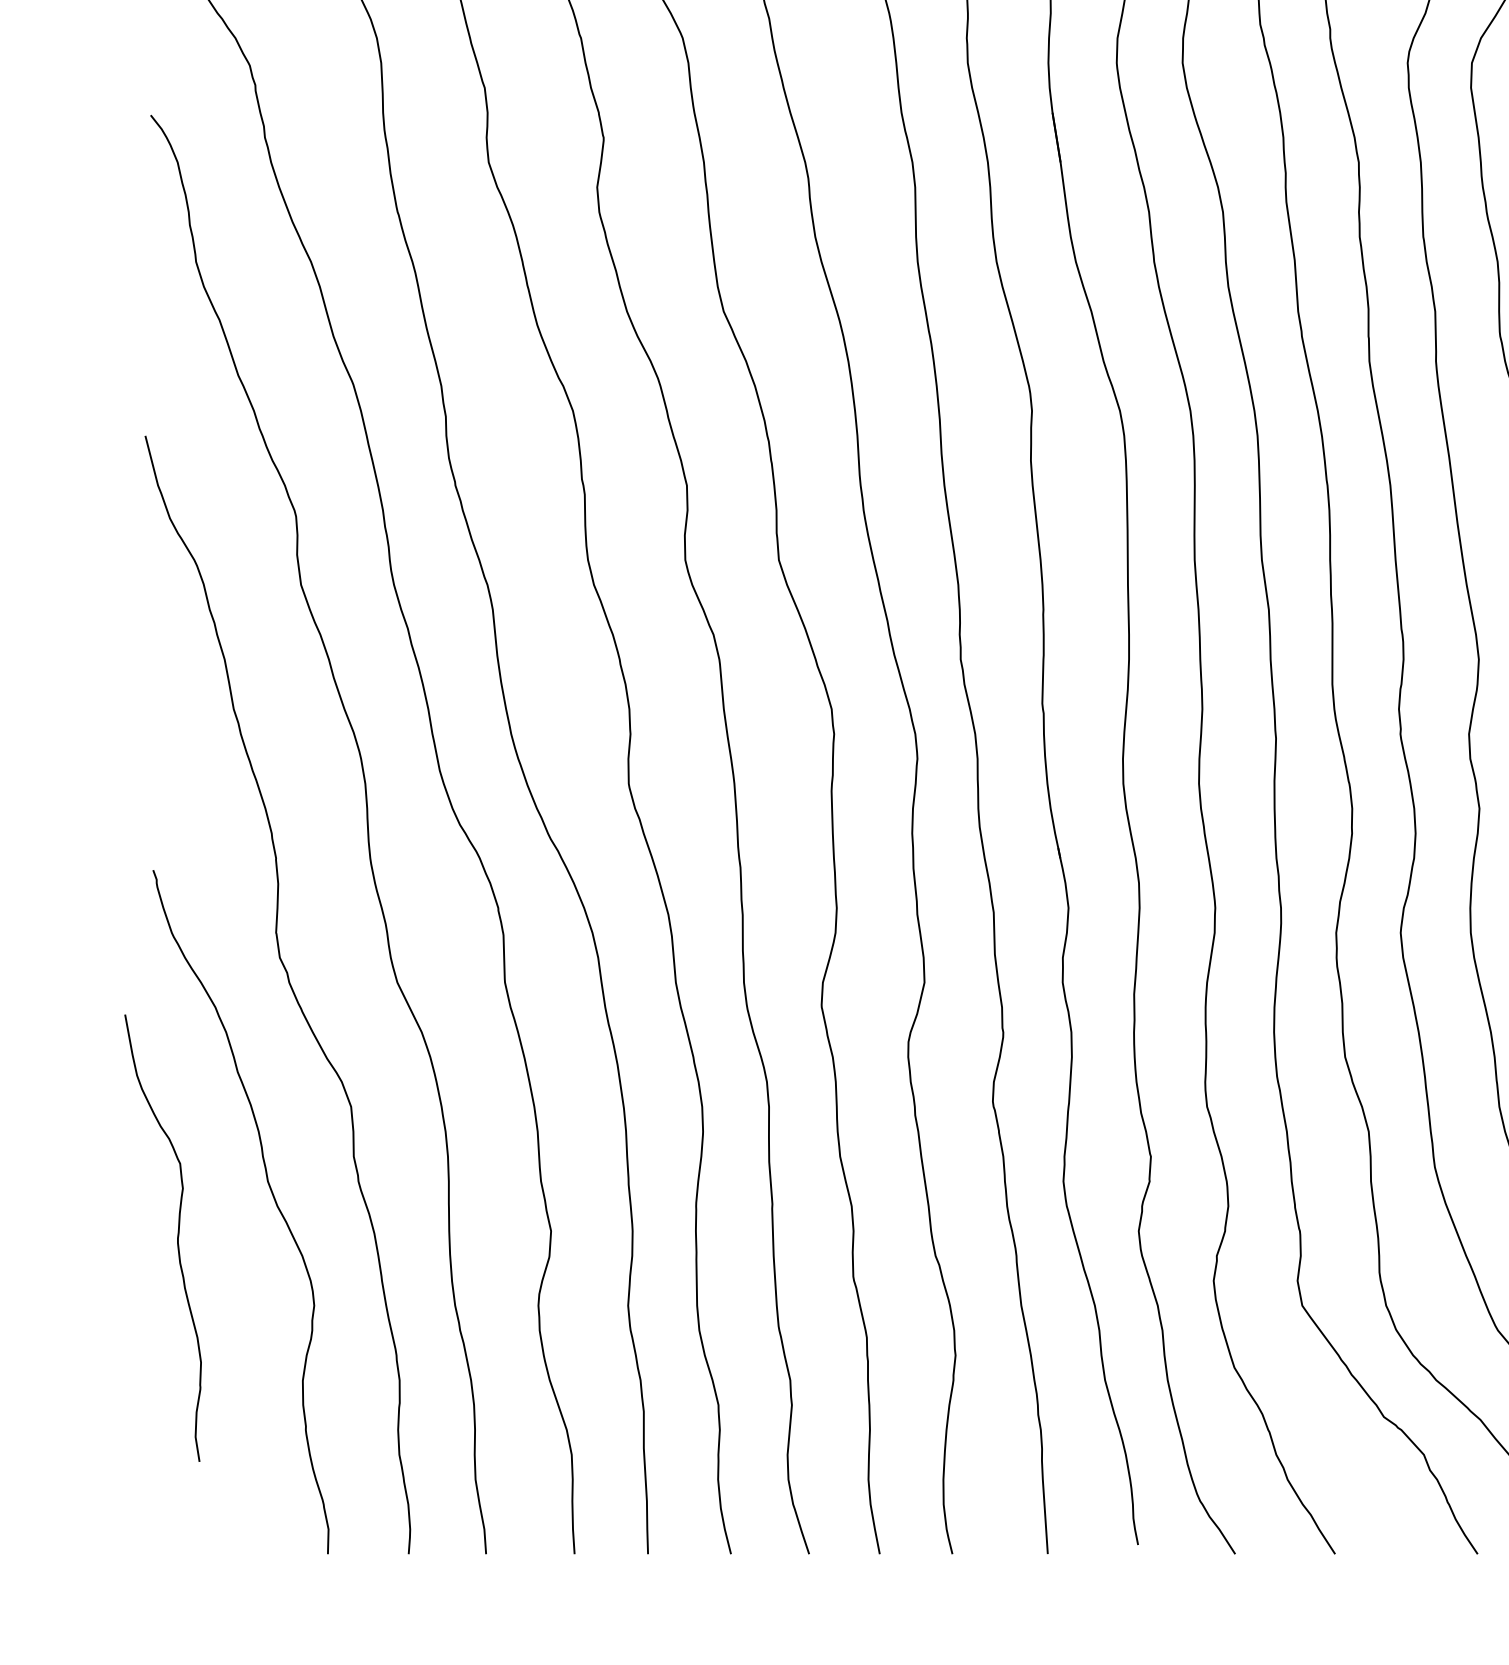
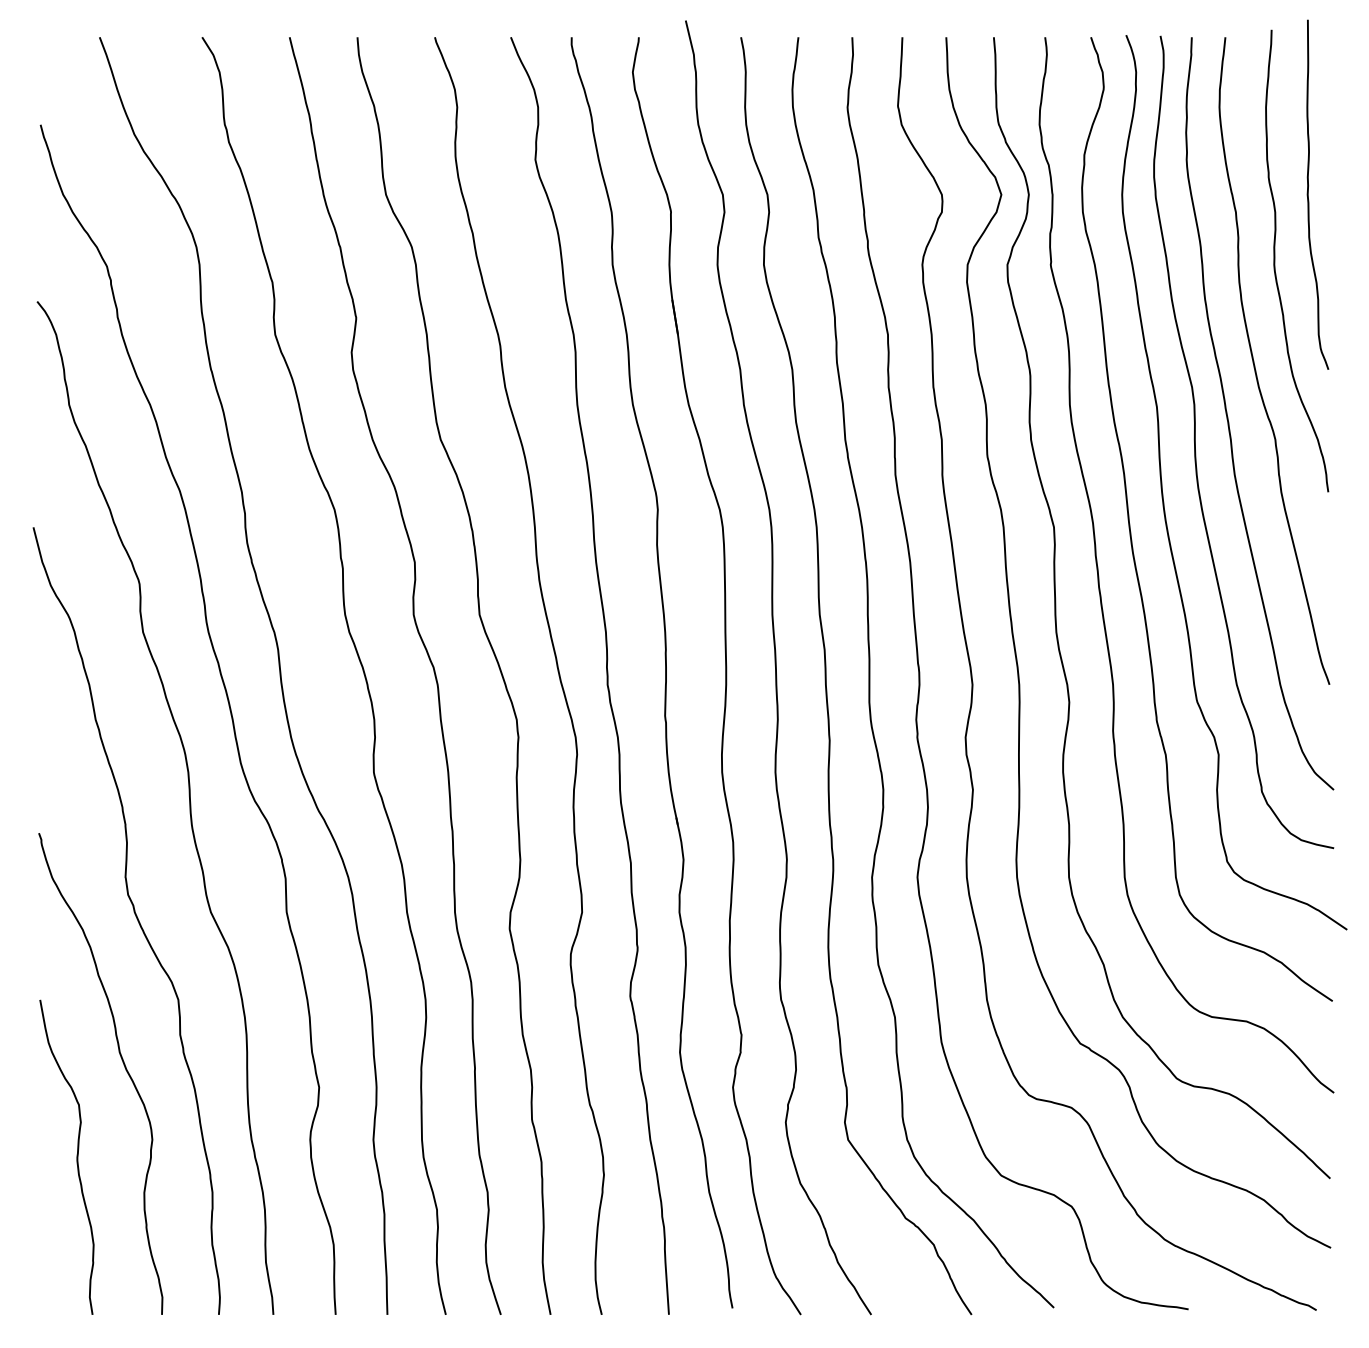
curve: (176, 1236) -> (76, 1156), moved

